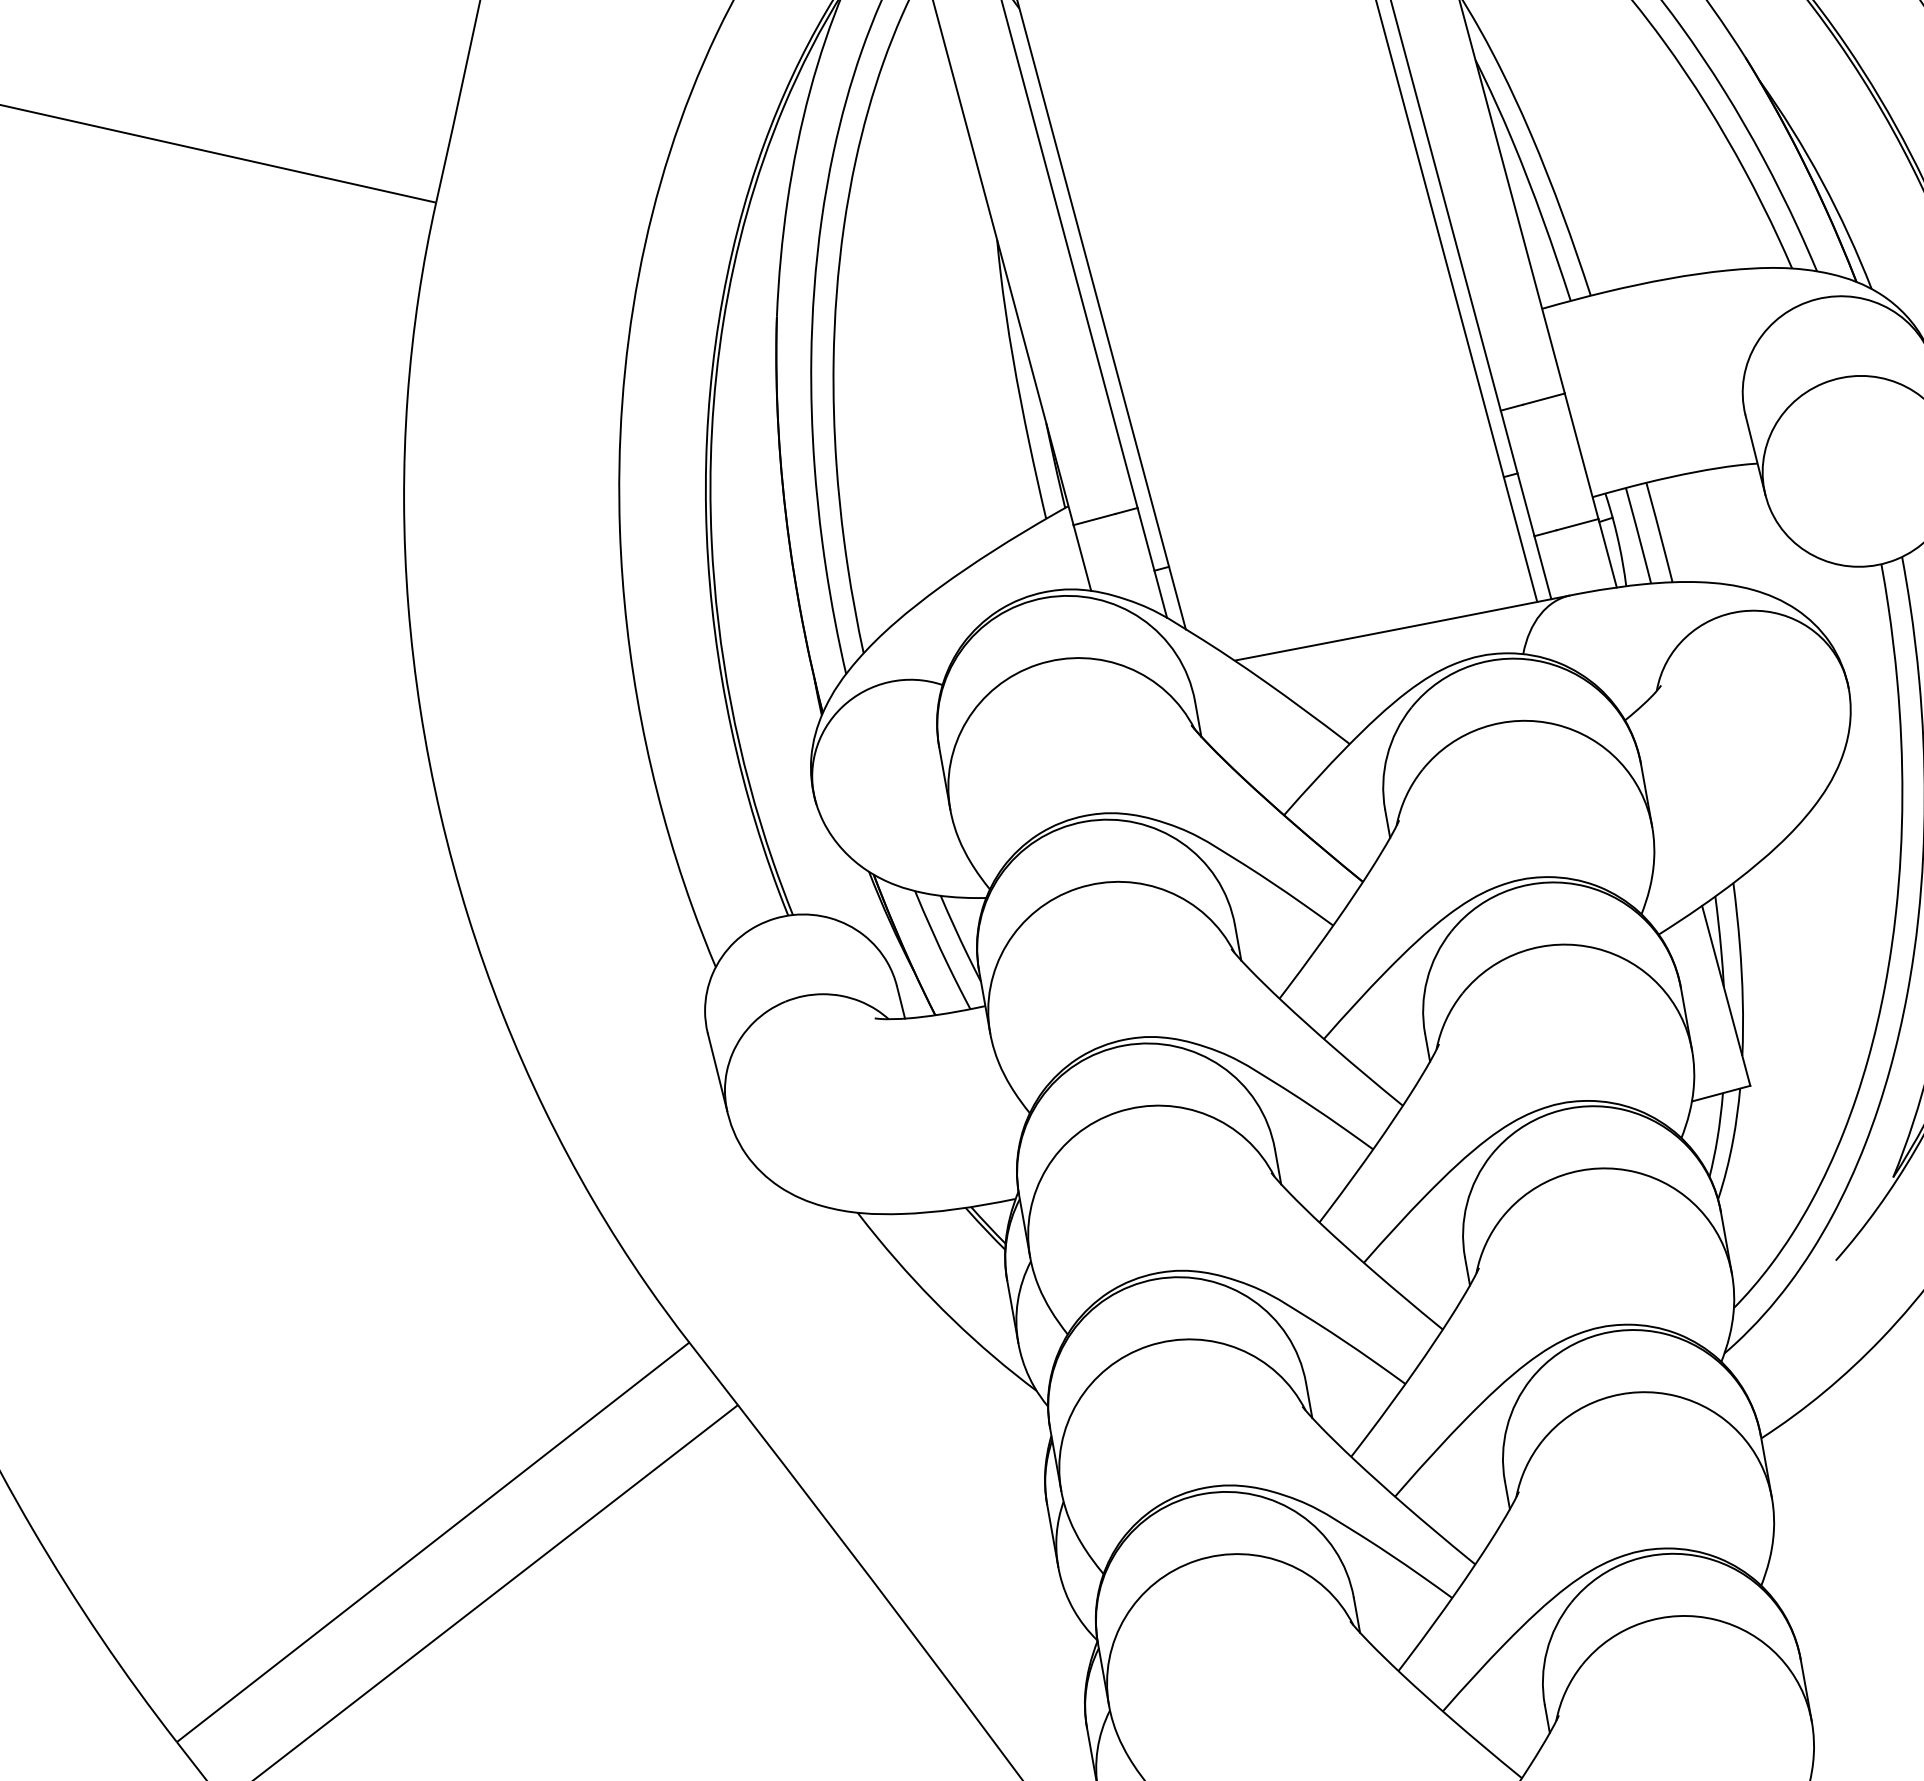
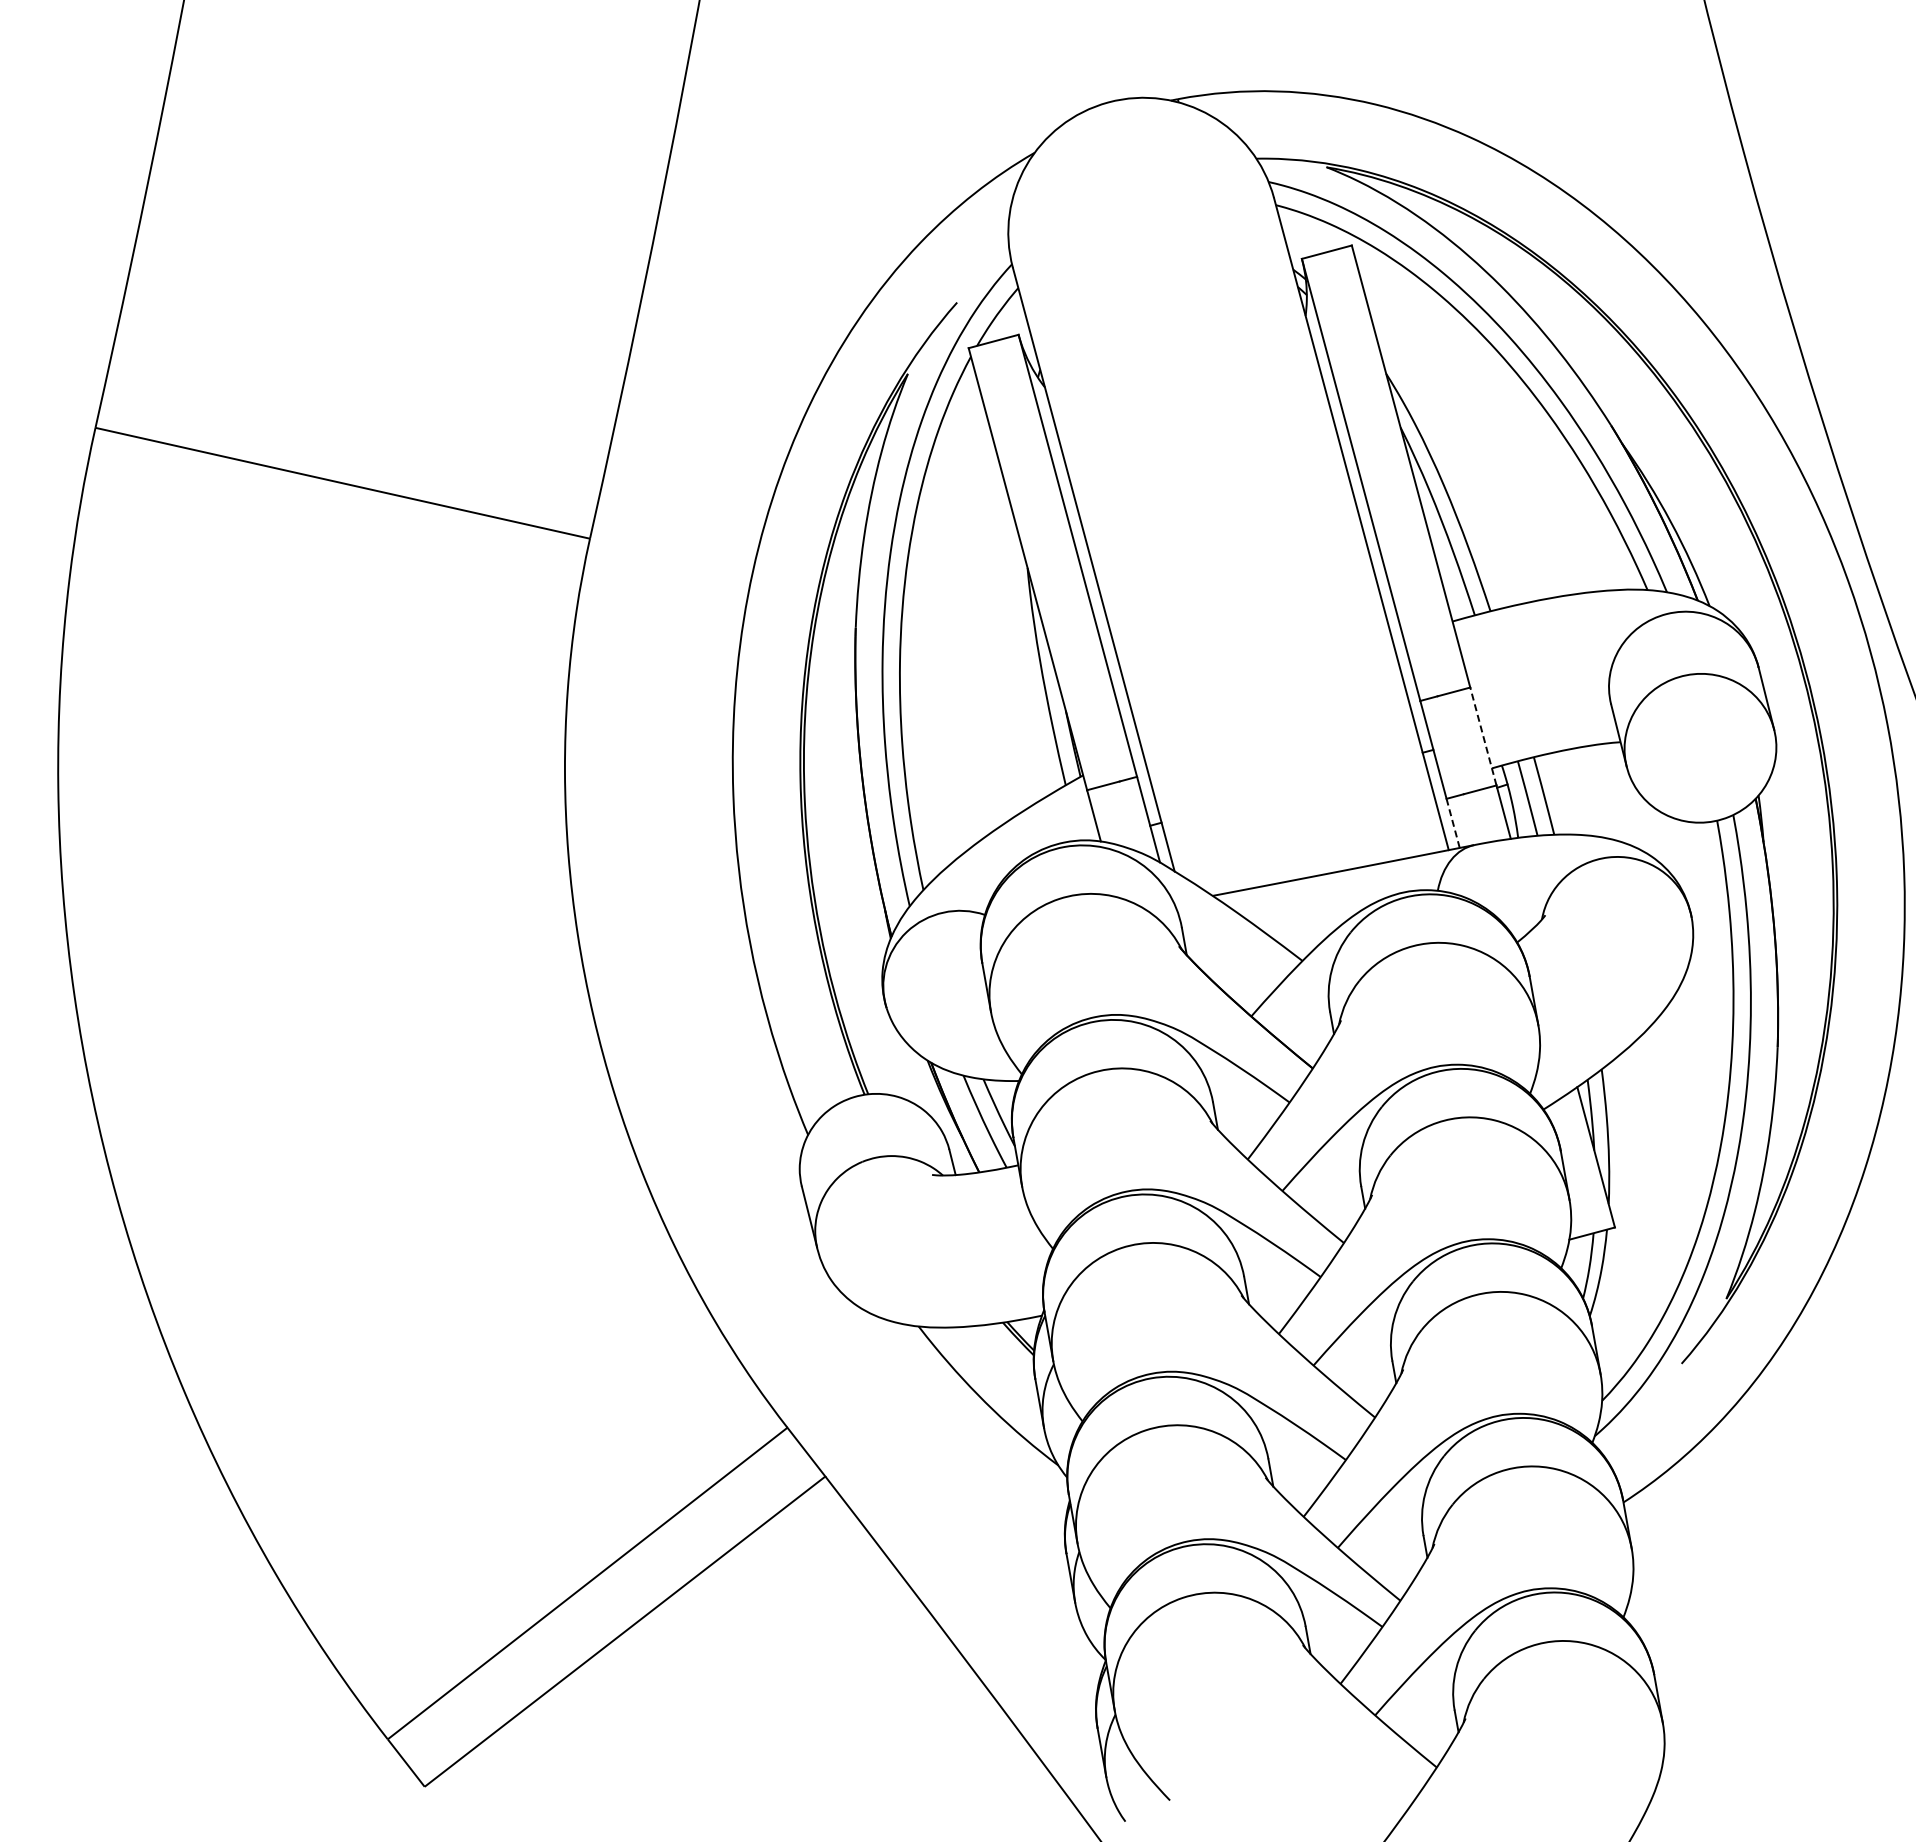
line: (1581, 456) -> (1483, 736), solid -> dashed
line: (1543, 566) -> (1453, 822), solid -> dashed

